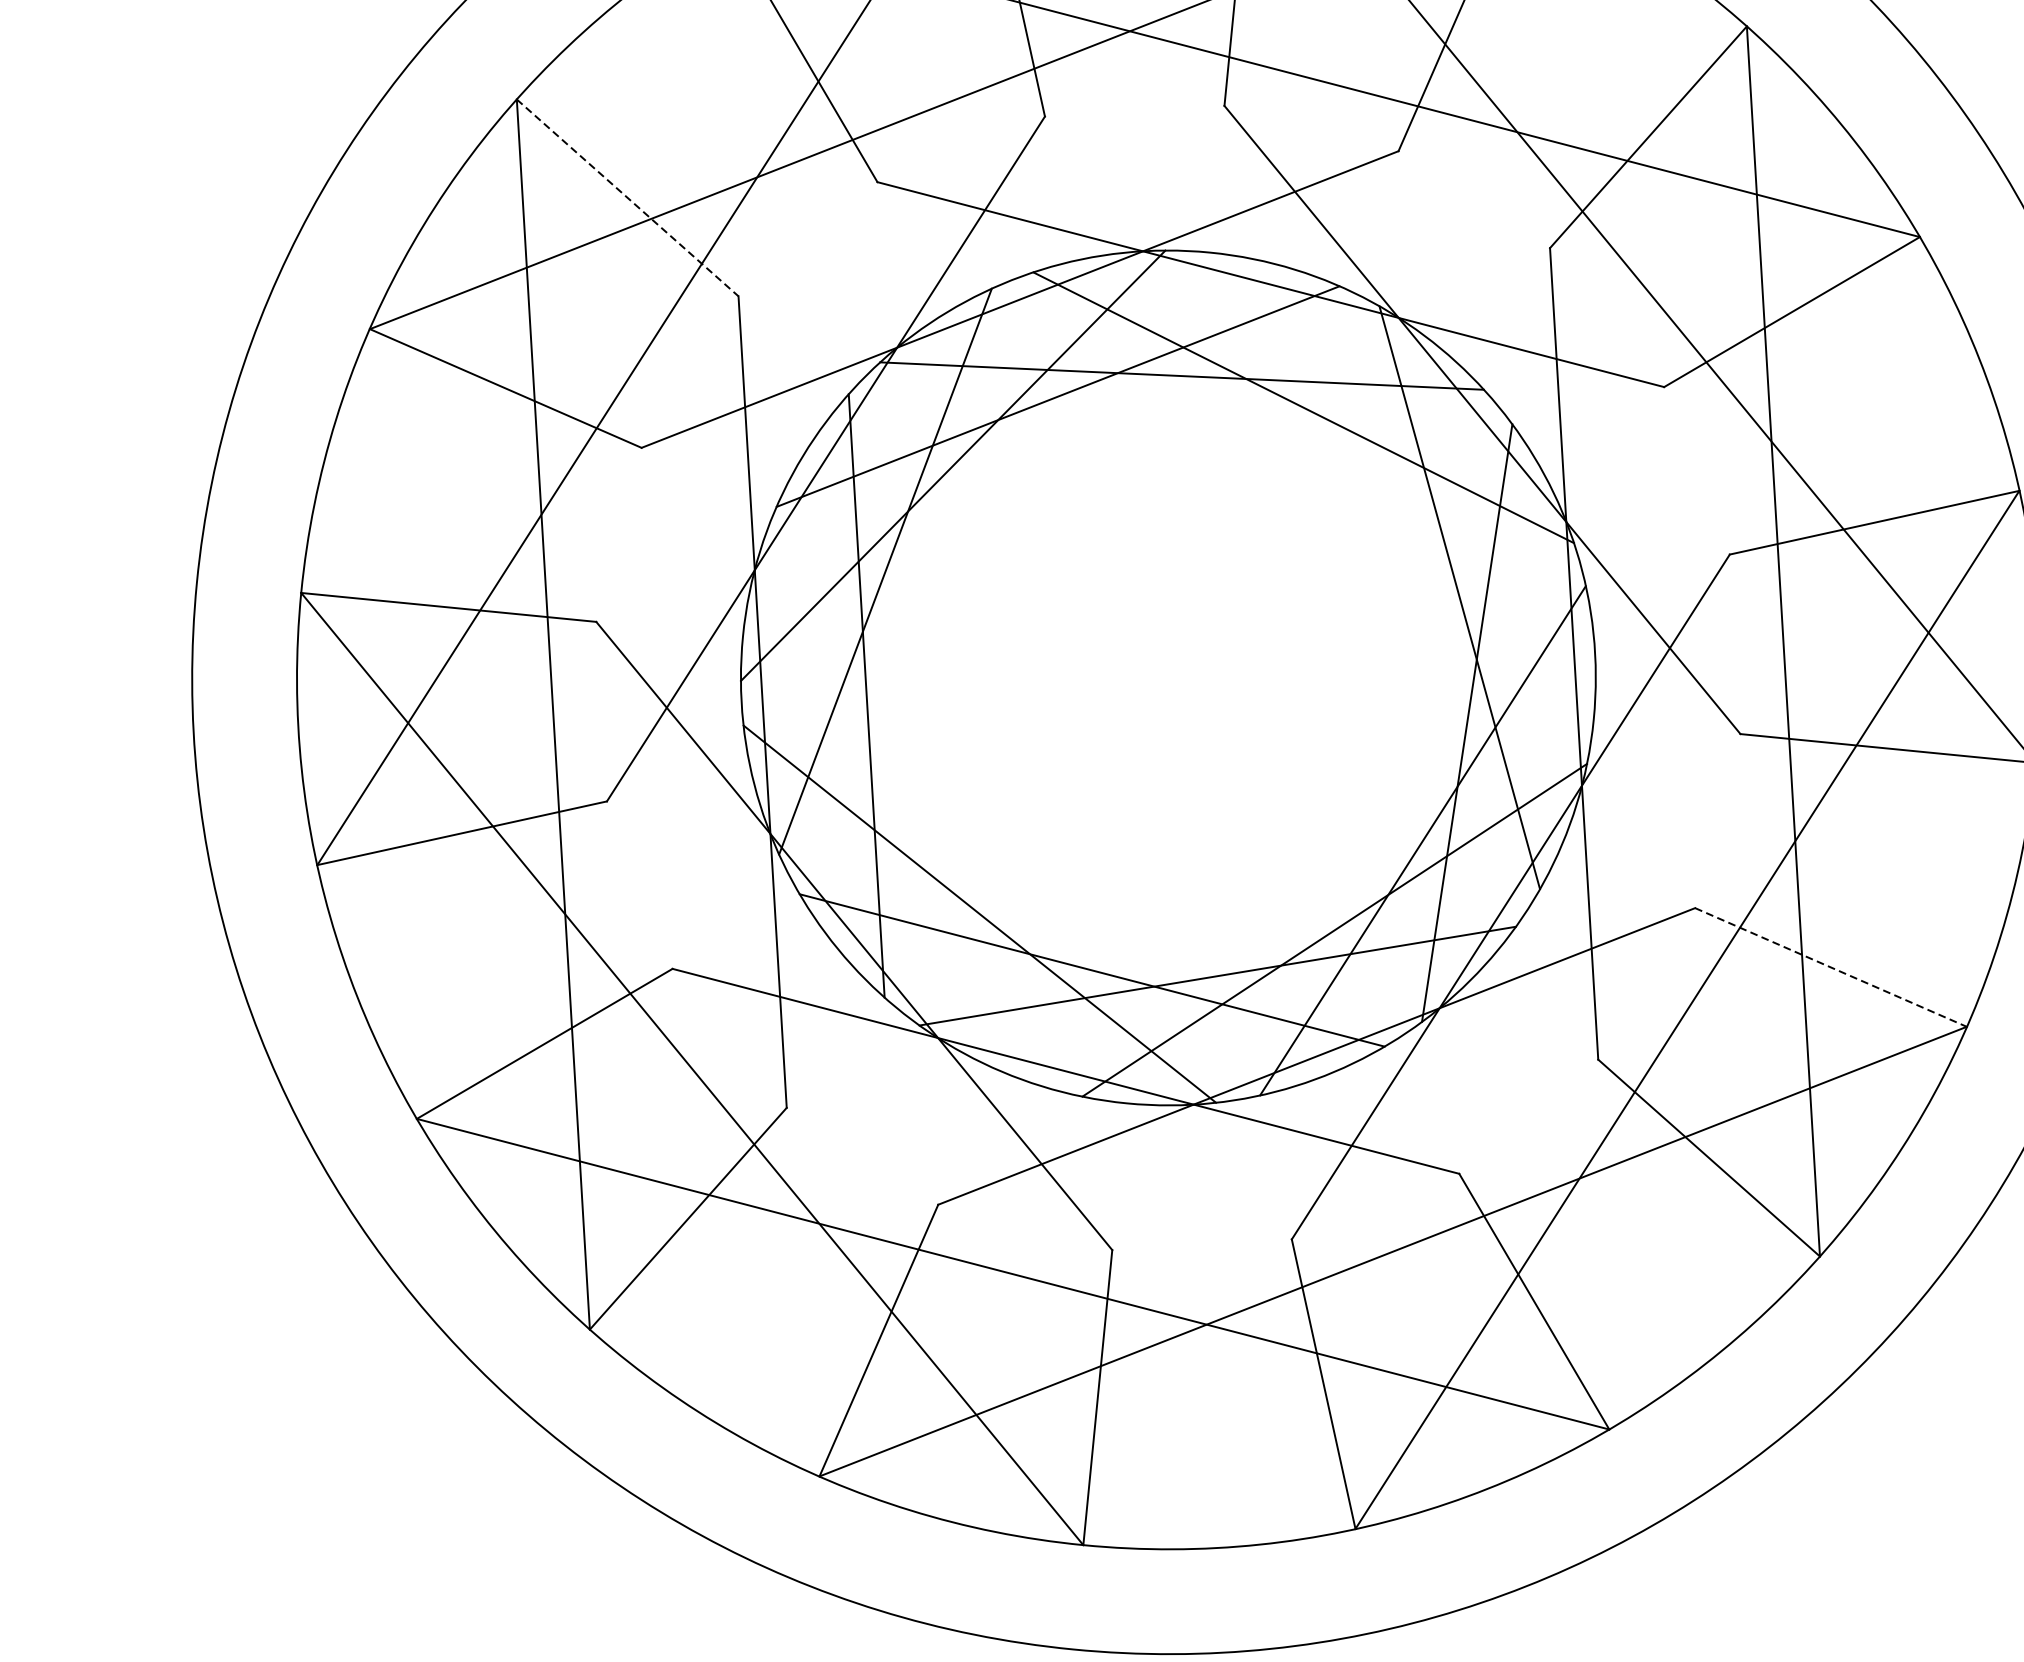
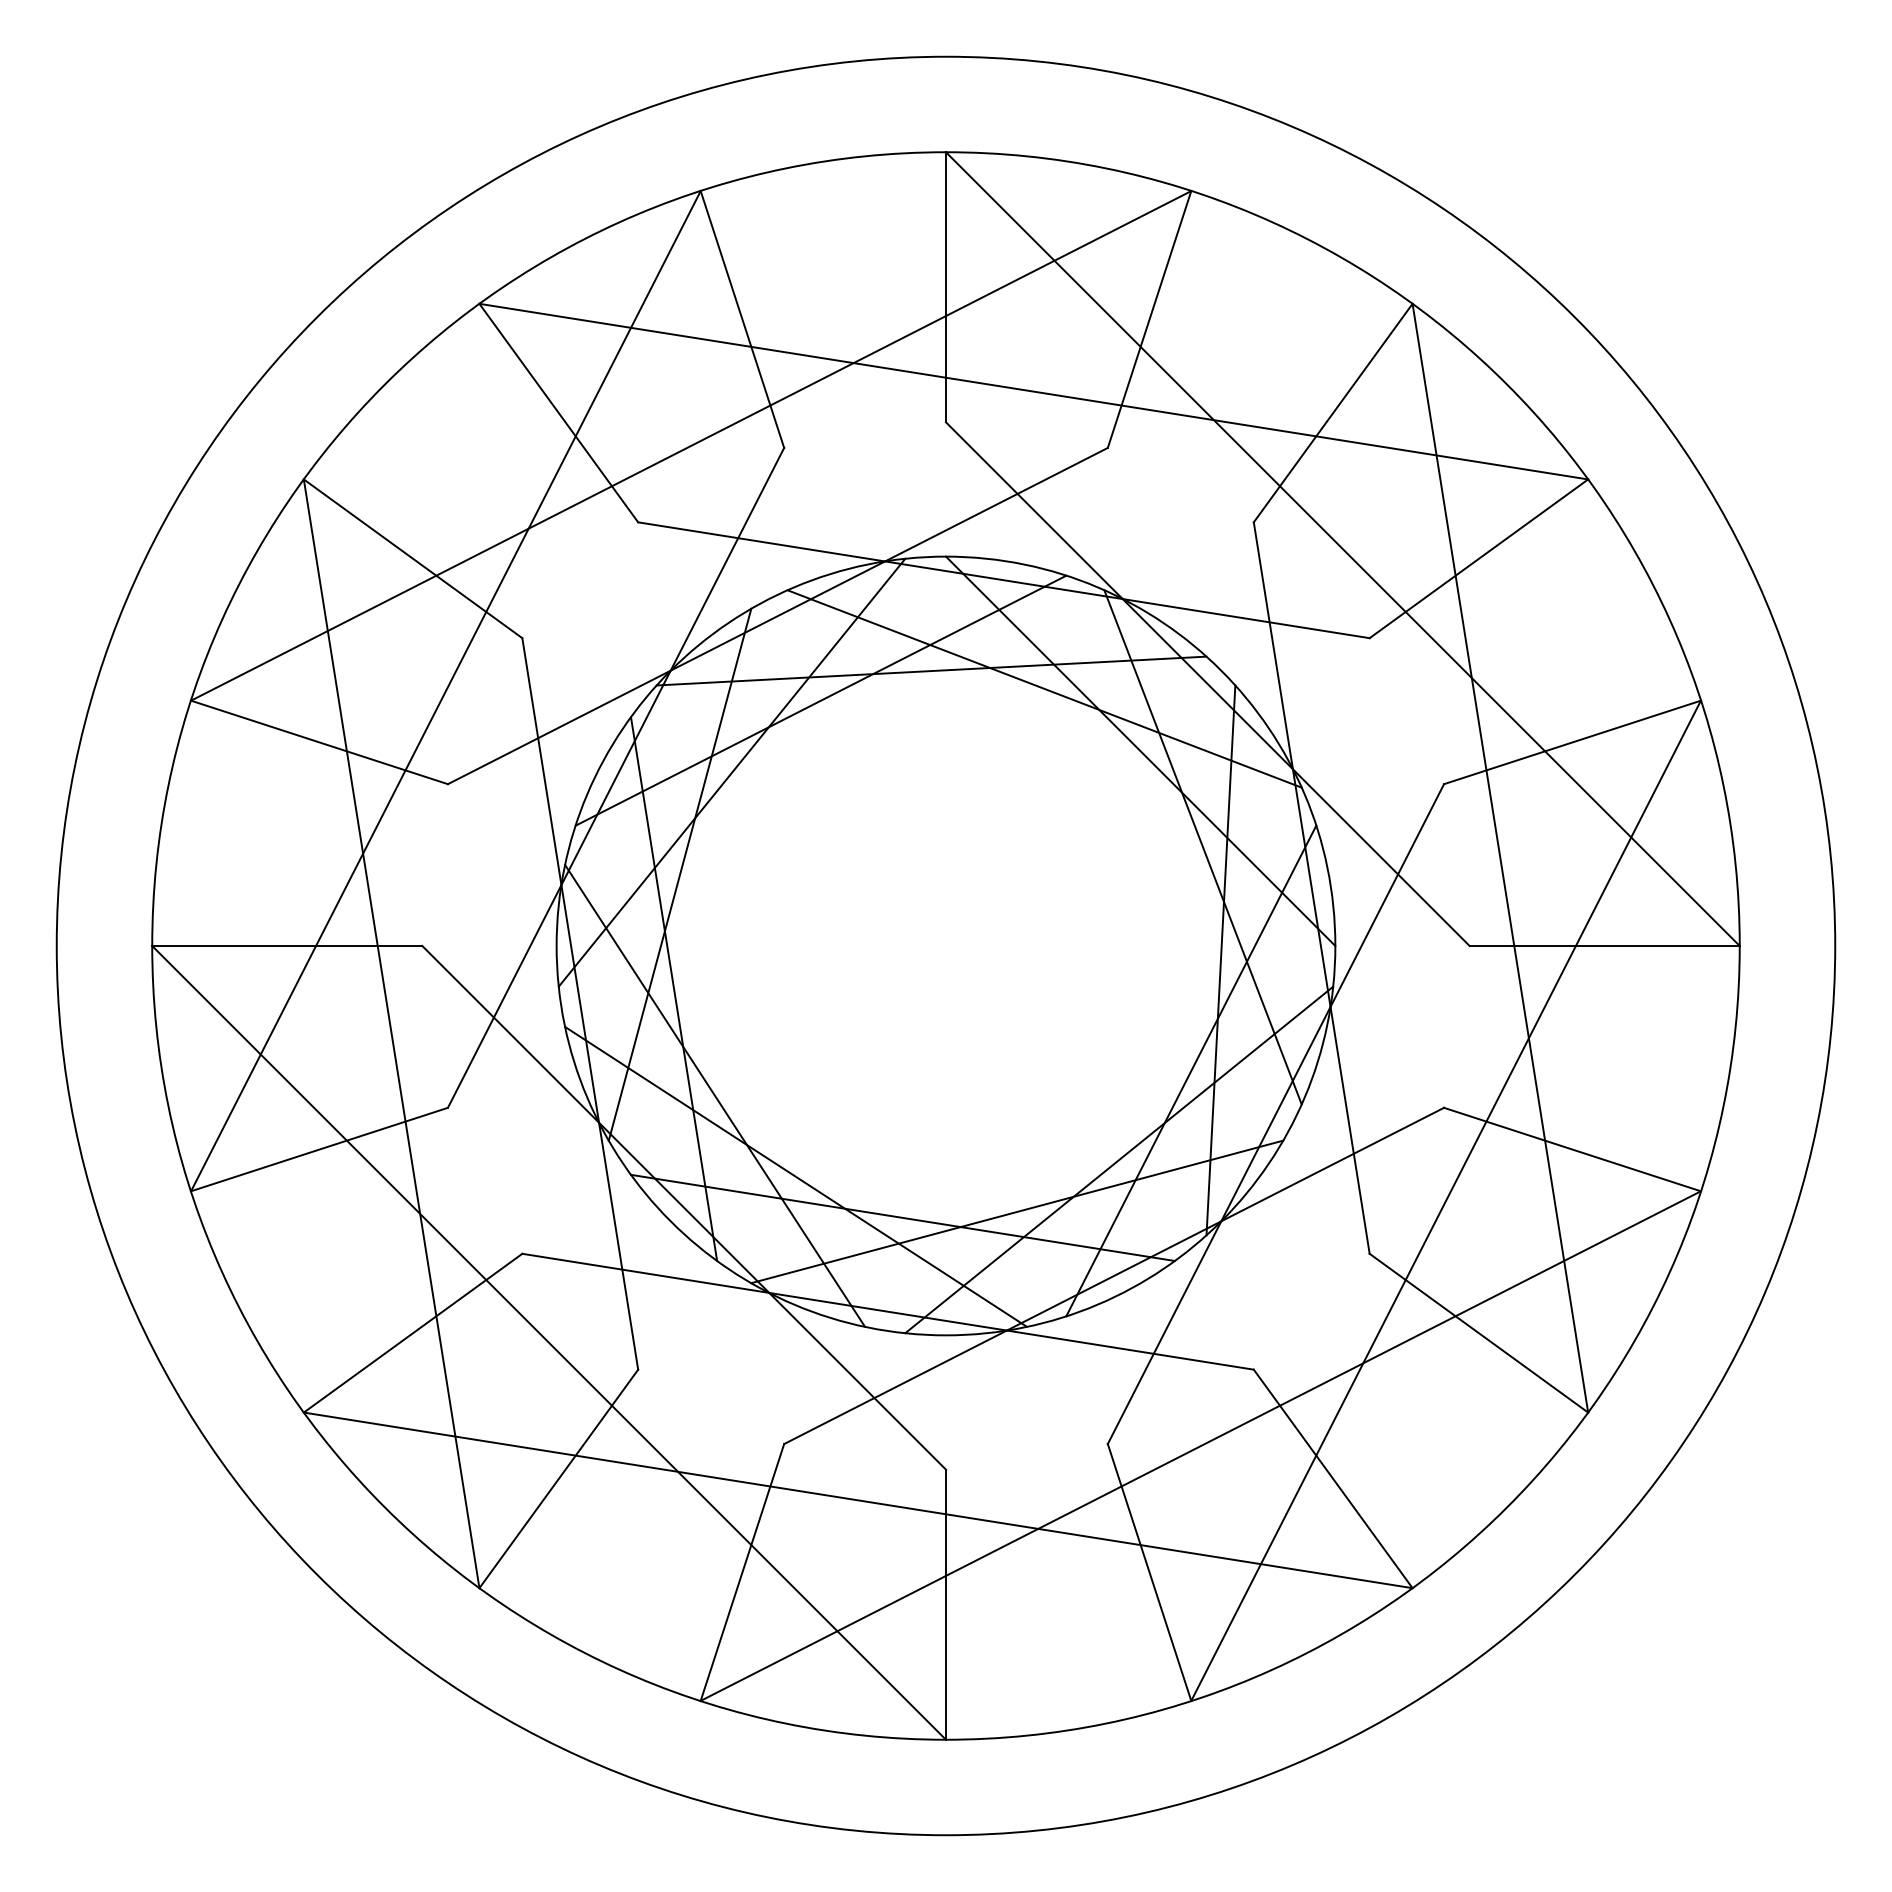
line: (628, 198) -> (413, 559), dashed -> solid
line: (1401, 486) -> (1140, 751), added
line: (900, 816) -> (715, 1095), added
line: (1831, 967) -> (1572, 1149), dashed -> solid

